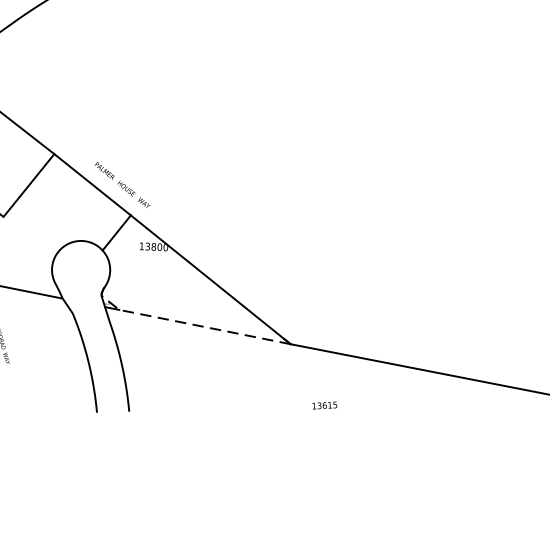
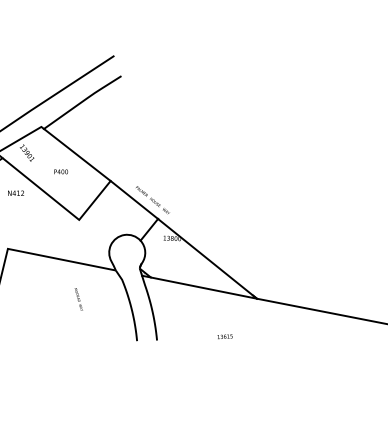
line: (191, 324) -> (195, 286), dashed -> solid
text: (323, 405) -> (224, 336), moved

